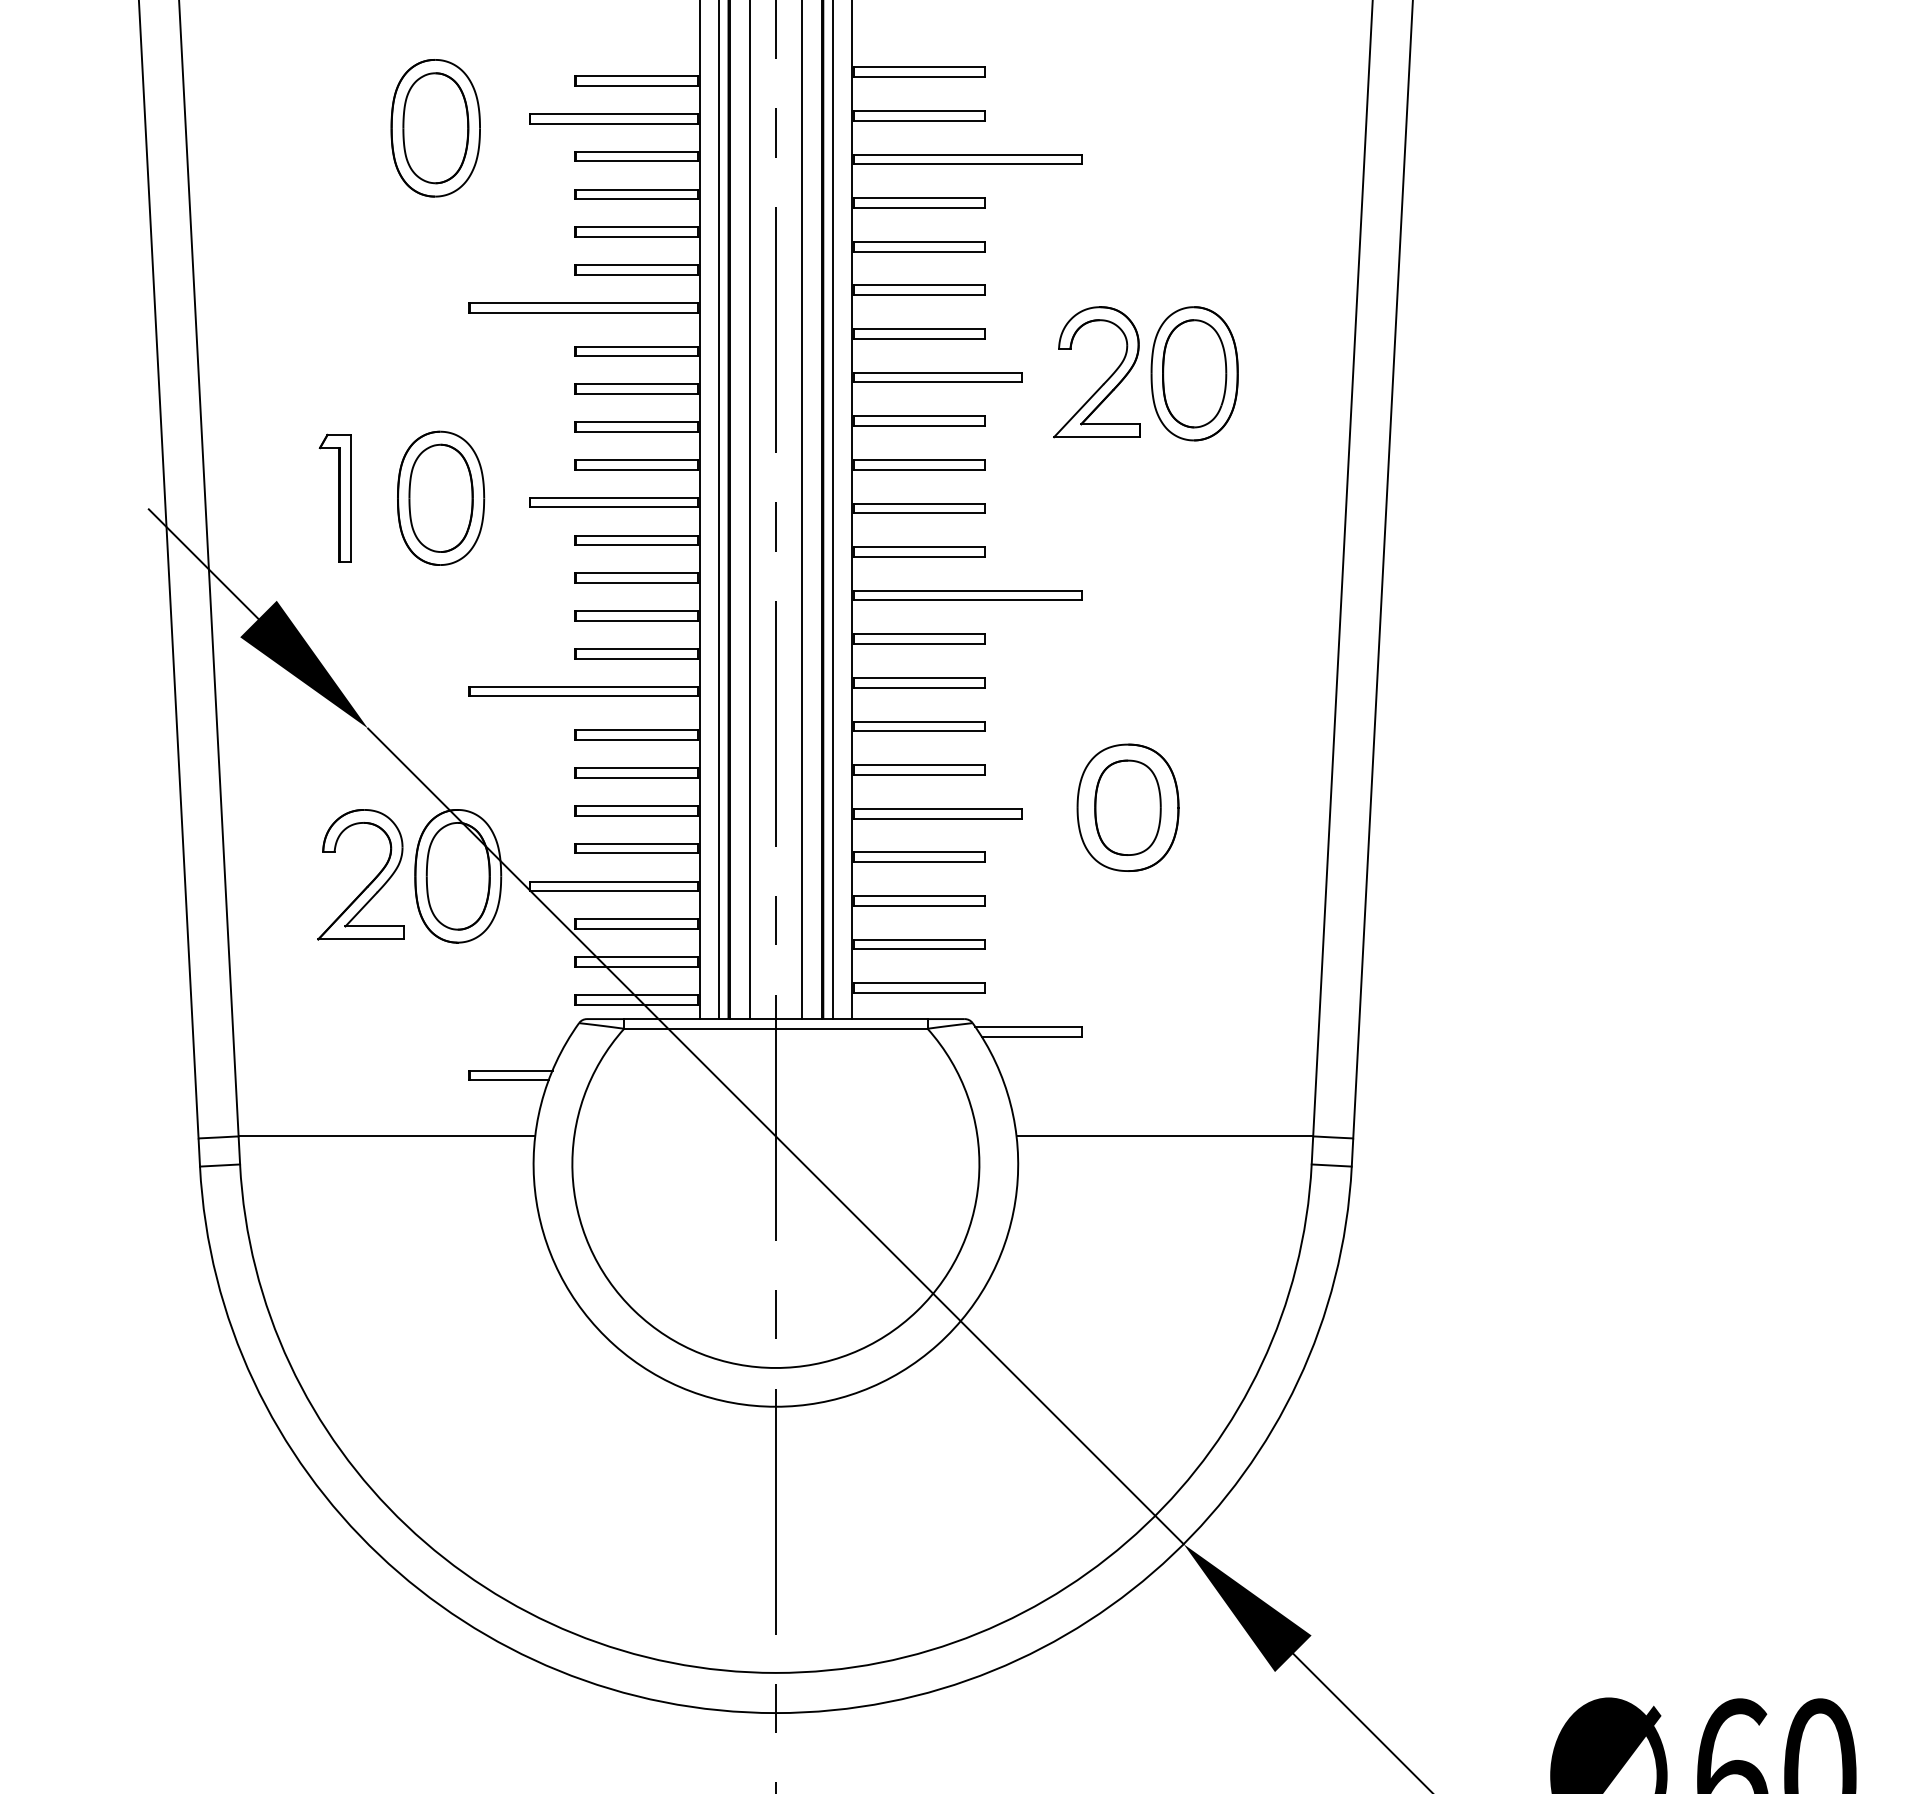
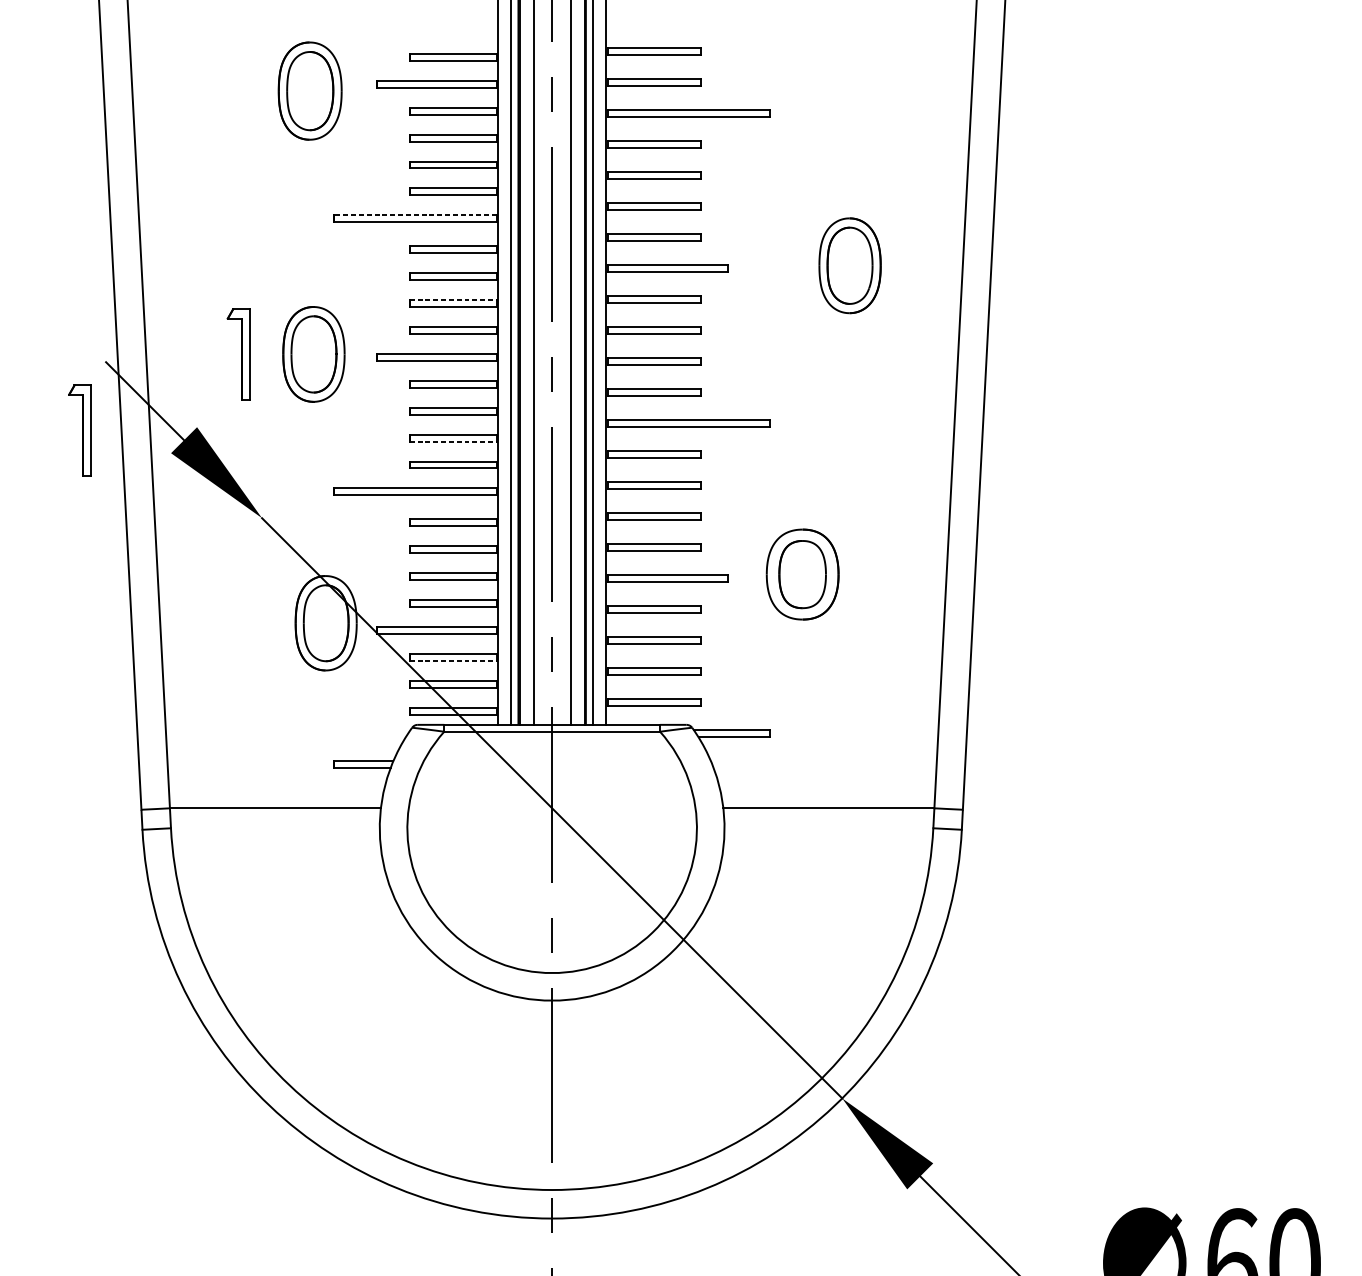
line: (583, 302) -> (415, 215), solid -> dashed
part: (1105, 380) -> (786, 270), removed
line: (637, 422) -> (453, 300), solid -> dashed
part: (111, 604) -> (79, 429), added
line: (637, 620) -> (453, 441), solid -> dashed
part: (369, 883) -> (263, 628), removed
line: (637, 929) -> (453, 661), solid -> dashed

